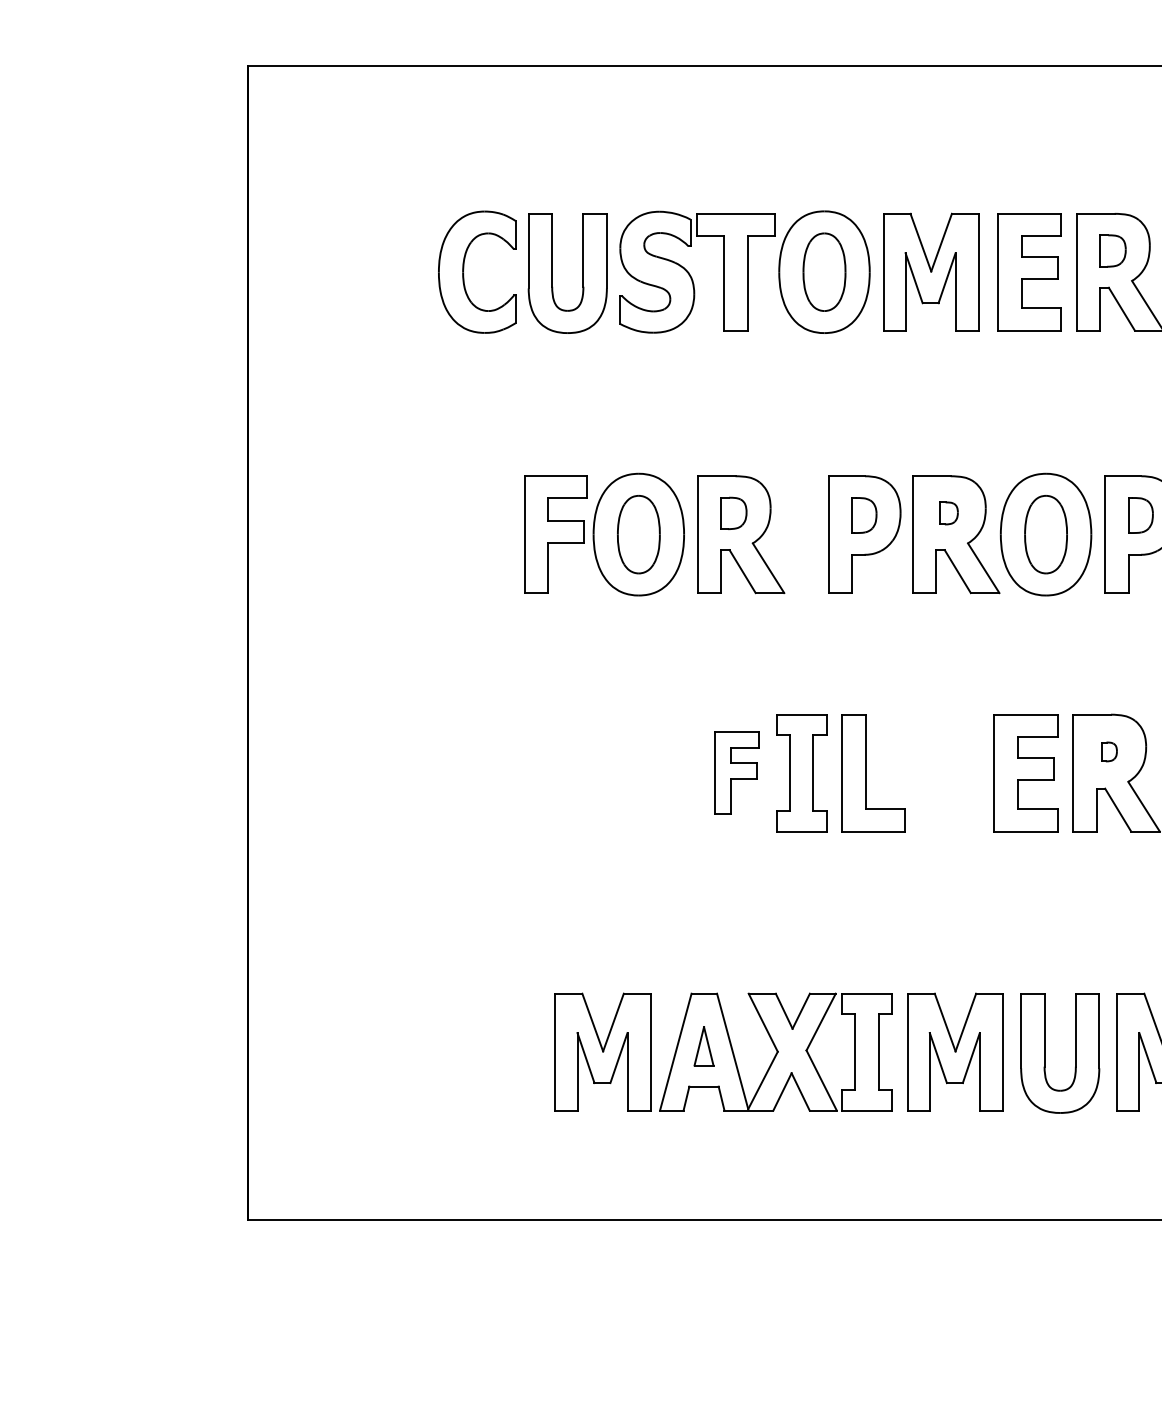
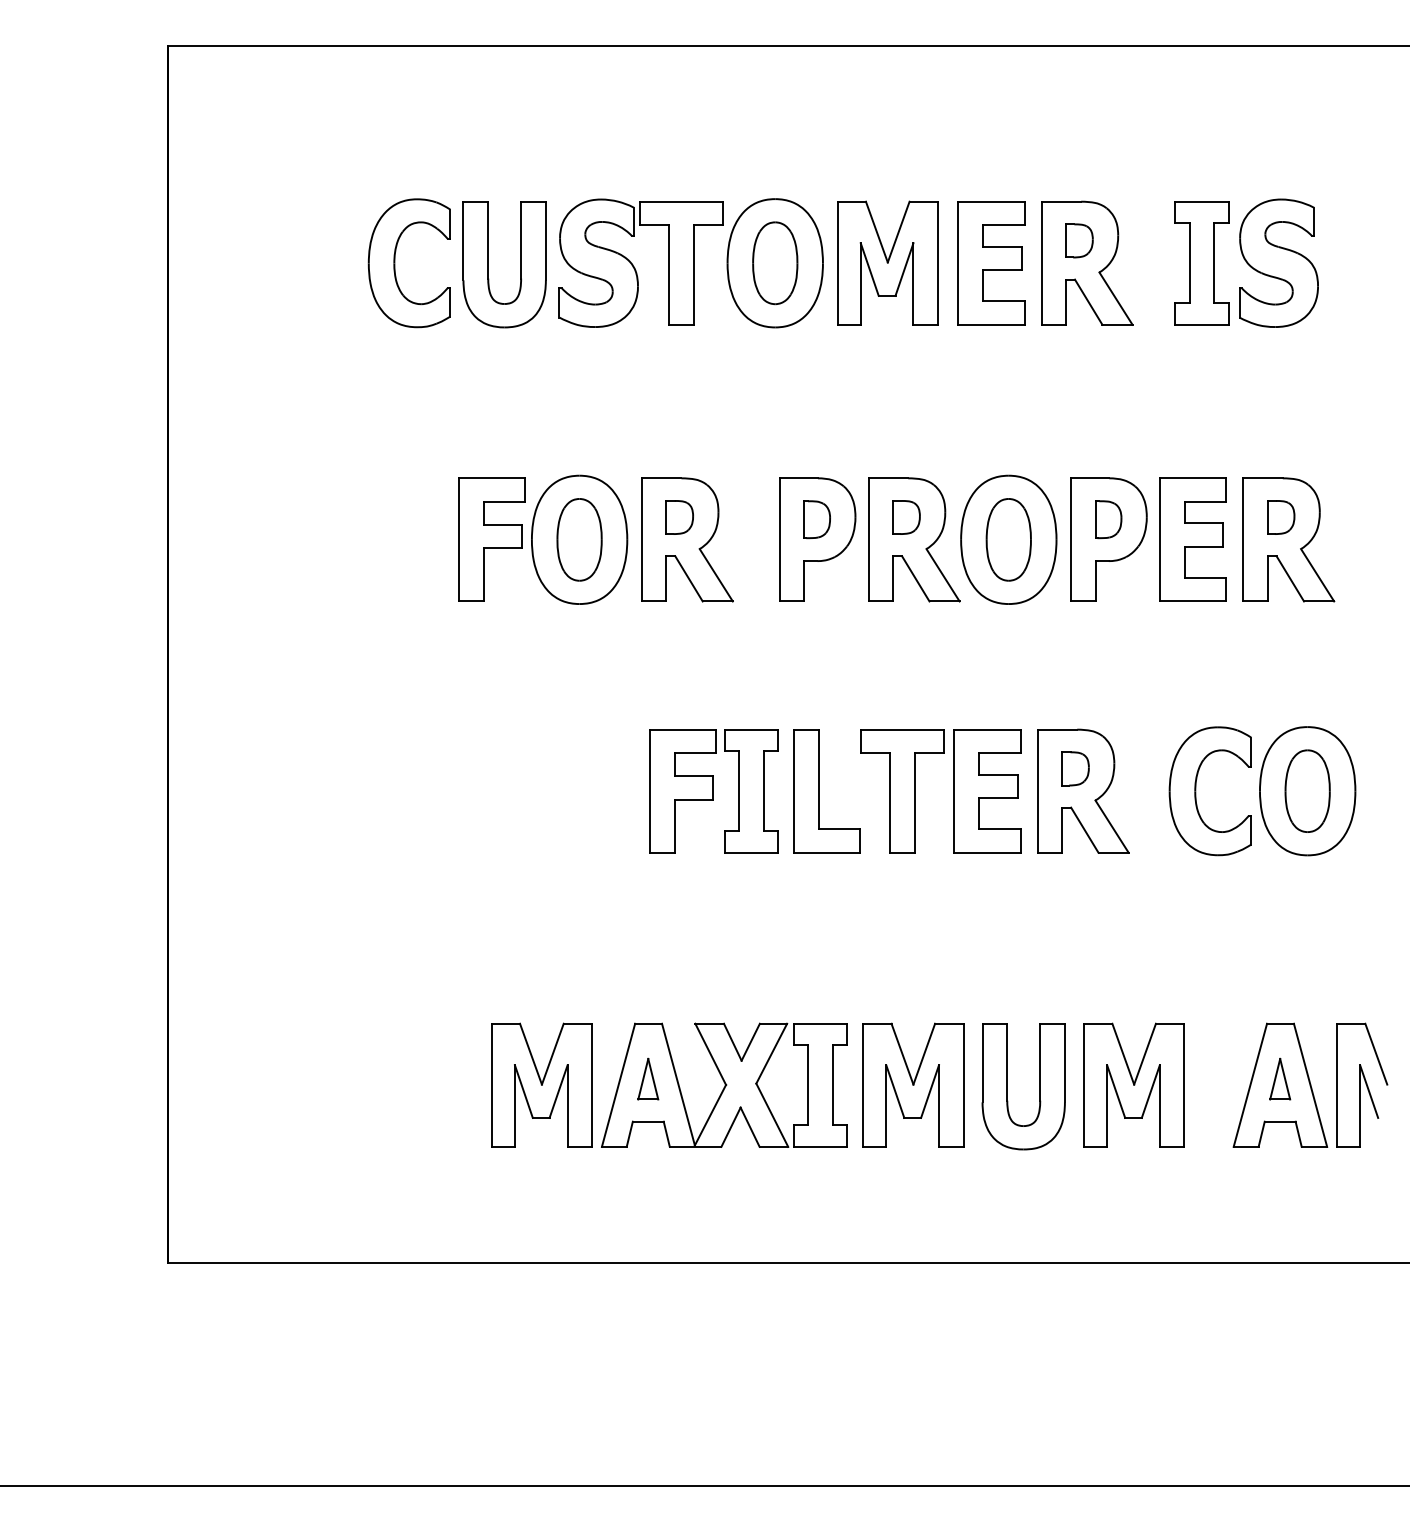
part: (949, 513) -> (906, 517), size x1.43
part: (1109, 751) -> (1075, 768), size x1.67
part: (736, 773) -> (682, 791), size x1.43
part: (945, 773) -> (902, 791), added

